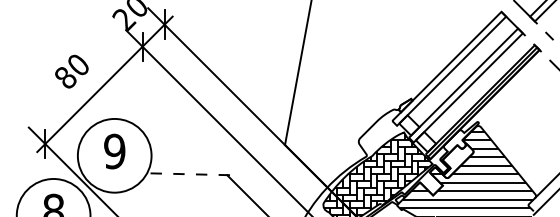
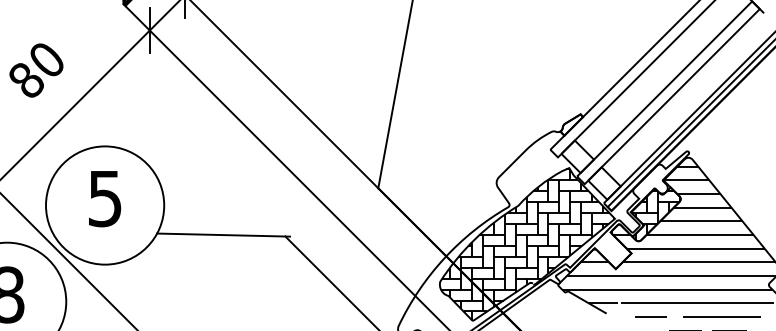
text: (114, 151) -> (104, 198), 9 -> 5
hatch: (457, 161) -> (654, 214), added
line: (188, 174) -> (223, 235), dashed -> solid

